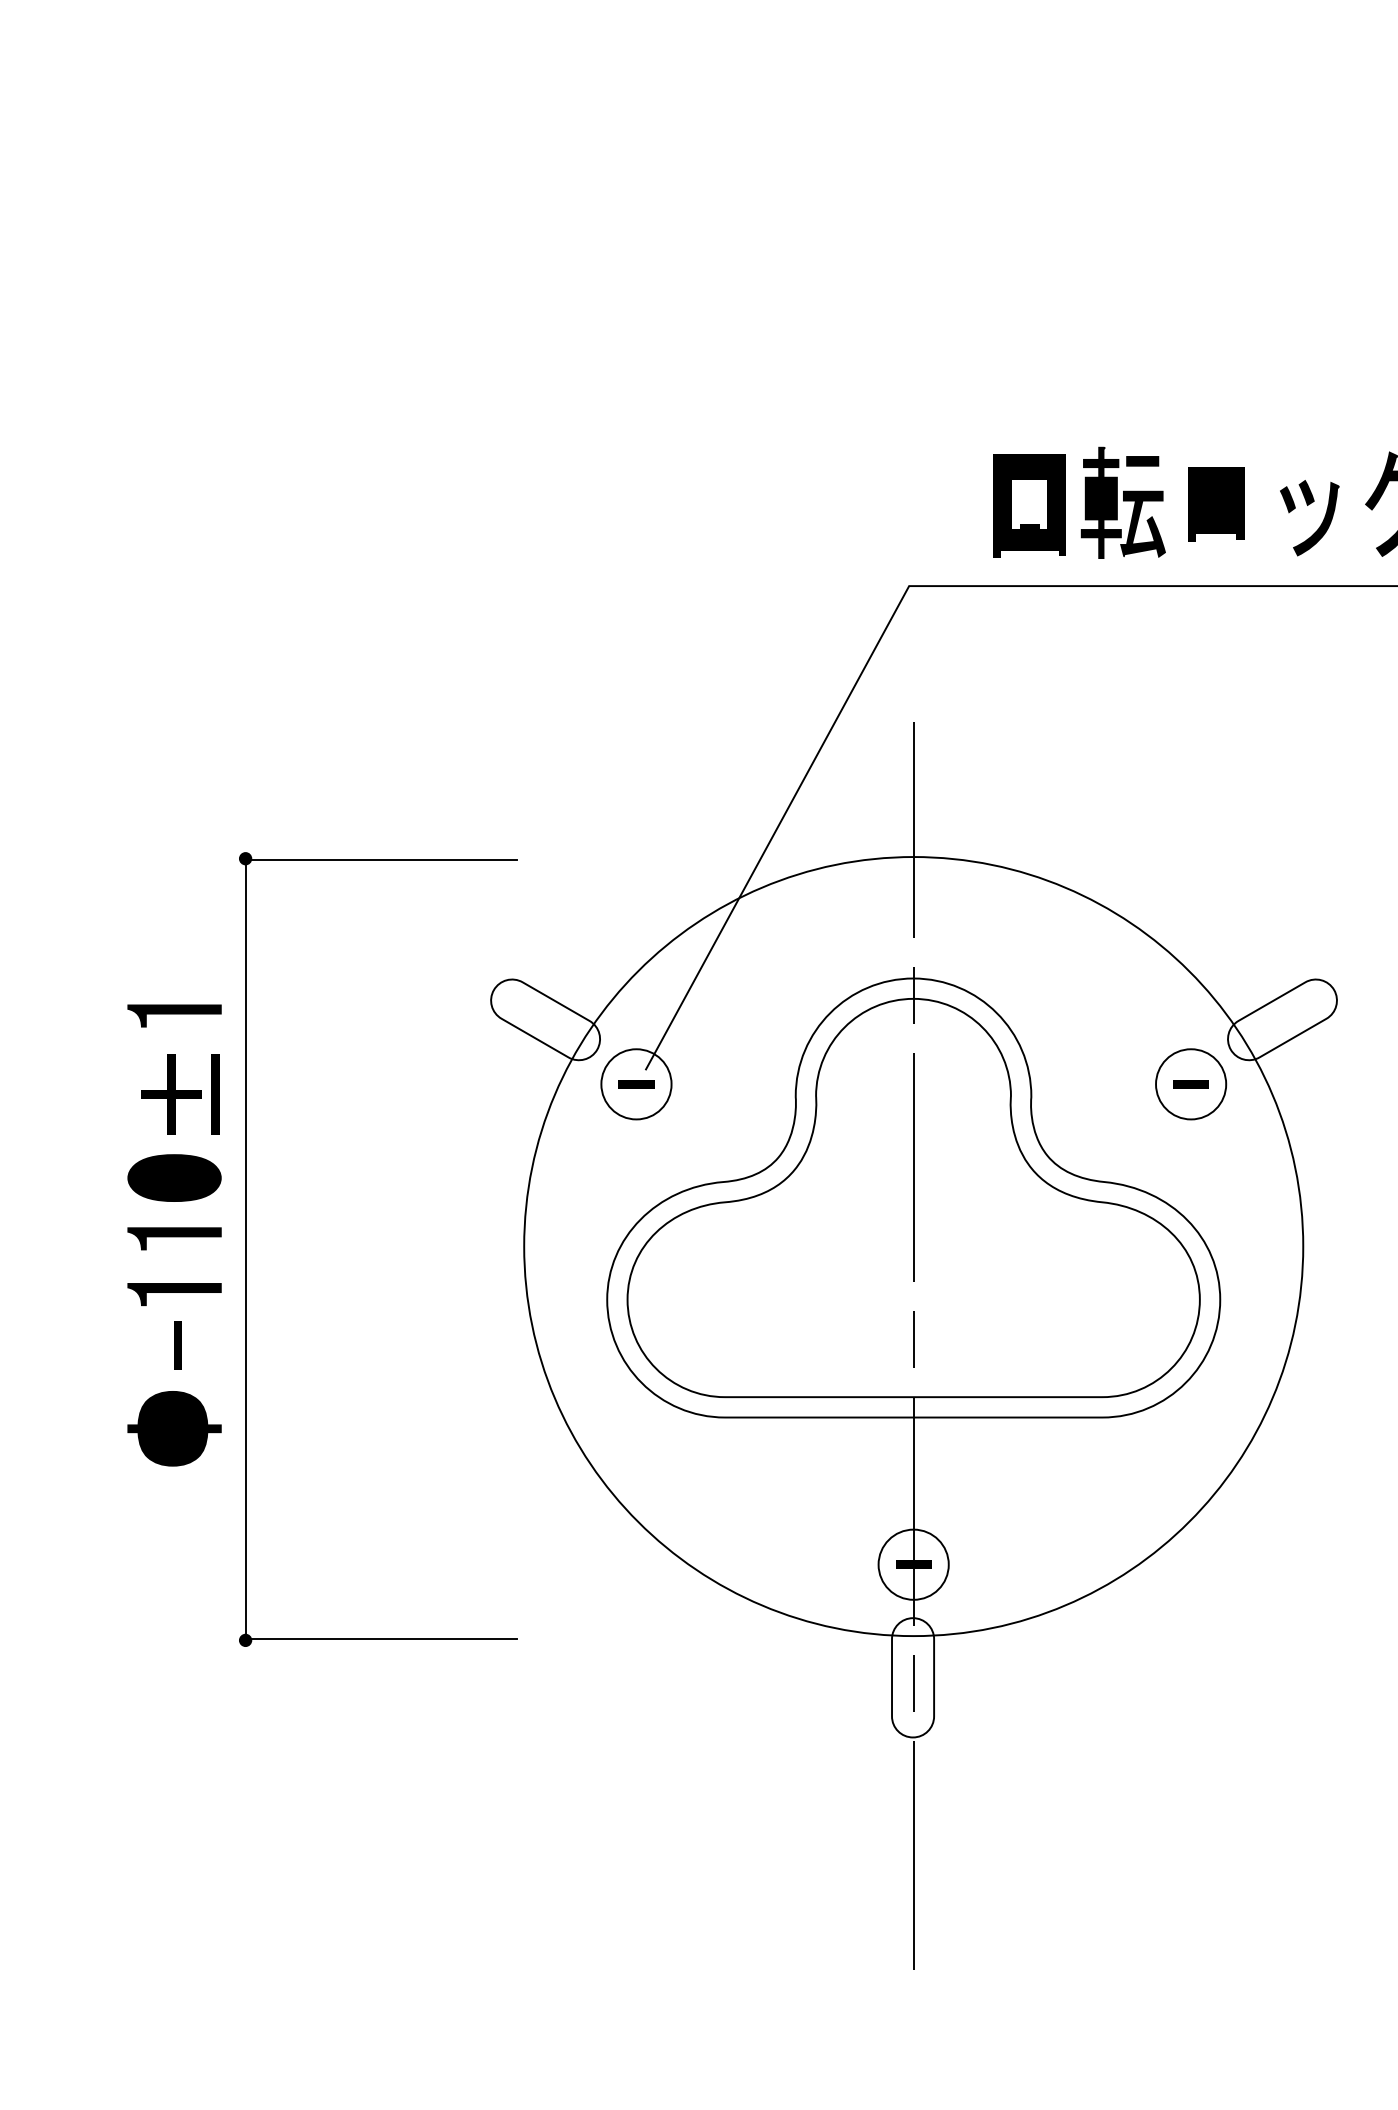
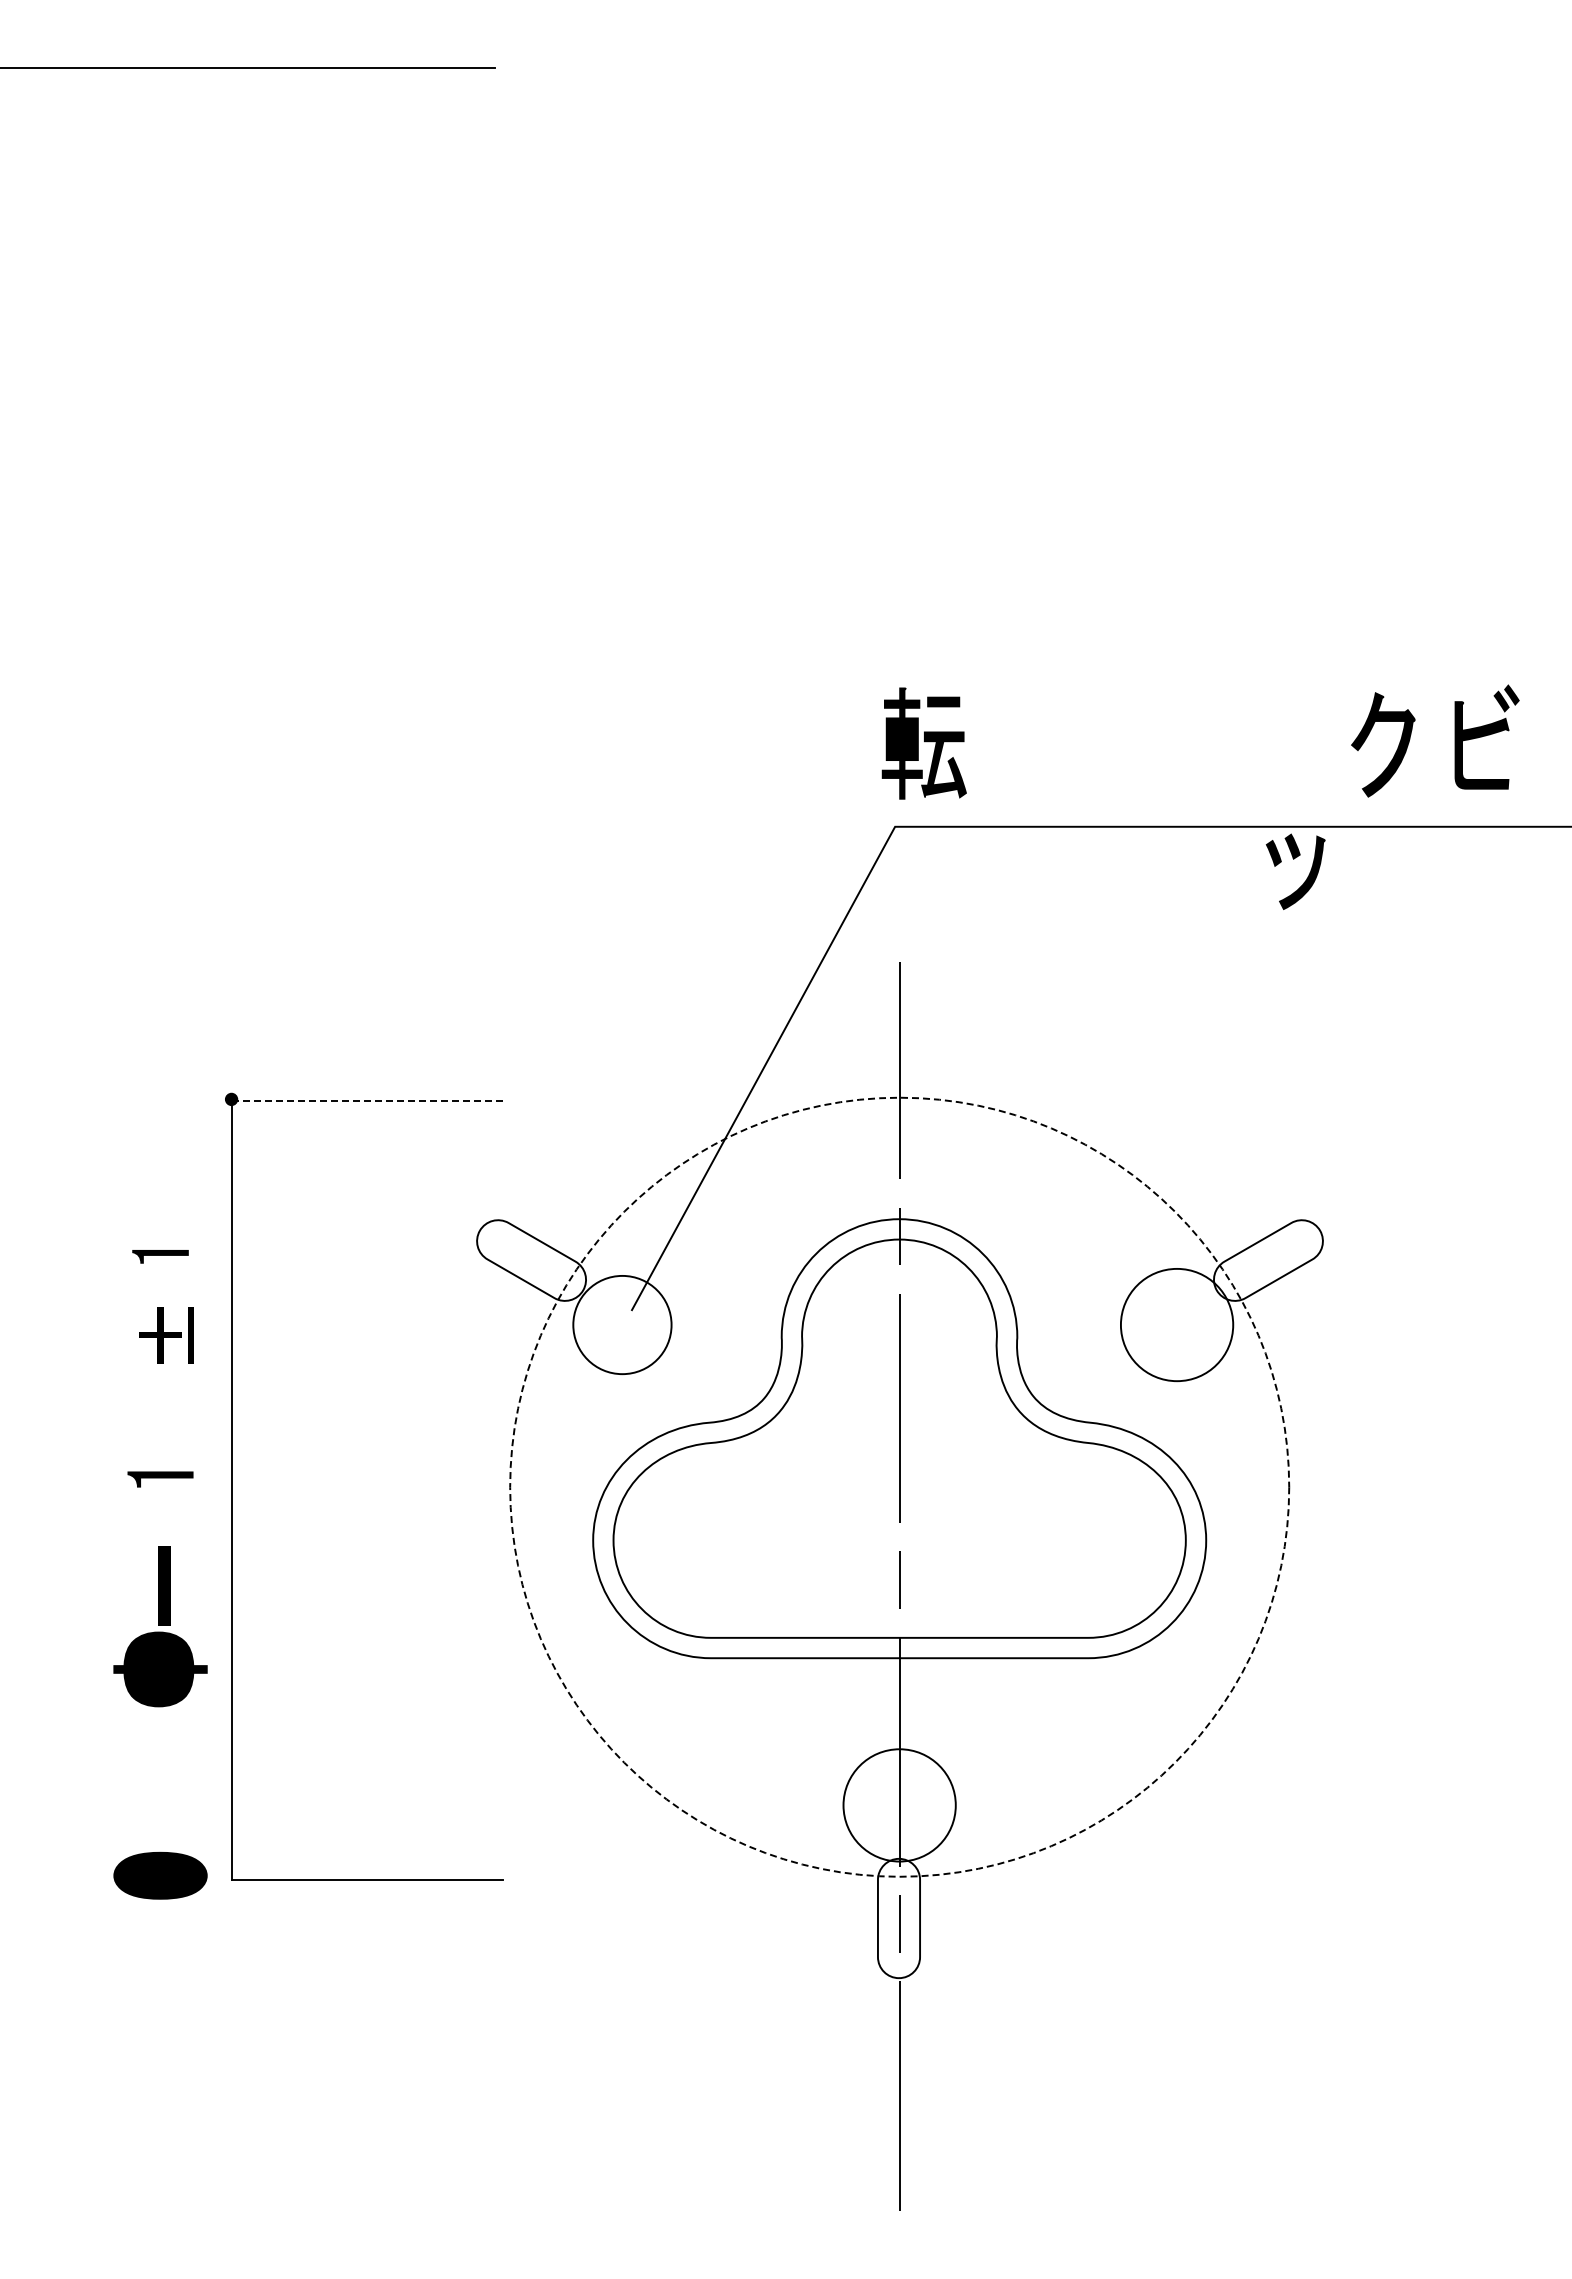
part: (1122, 502) -> (923, 743), moved
part: (1216, 503) -> (1202, 744), removed
part: (1029, 505) -> (1015, 746), removed
part: (1308, 505) -> (1294, 859), moved
line: (381, 859) -> (367, 1100), solid -> dashed
part: (174, 1015) -> (160, 1256), size x0.6
circle: (636, 1083) -> (622, 1324), size x1.4
part: (636, 1083) -> (622, 1324), removed
circle: (1190, 1083) -> (1176, 1324), size x1.6
fill: (1191, 1083) -> (1177, 1324), removed
part: (180, 1094) -> (166, 1335), size x0.7
part: (174, 1177) -> (160, 1875), moved
part: (174, 1238) -> (160, 1479), size x0.7
circle: (913, 1245) -> (899, 1486), solid -> dashed
fill: (174, 1293) -> (160, 1534), removed
part: (177, 1344) -> (163, 1585), size x1.6
circle: (913, 1564) -> (899, 1805), size x1.6
fill: (913, 1564) -> (899, 1805), removed
fill: (245, 1639) -> (231, 1880), removed

